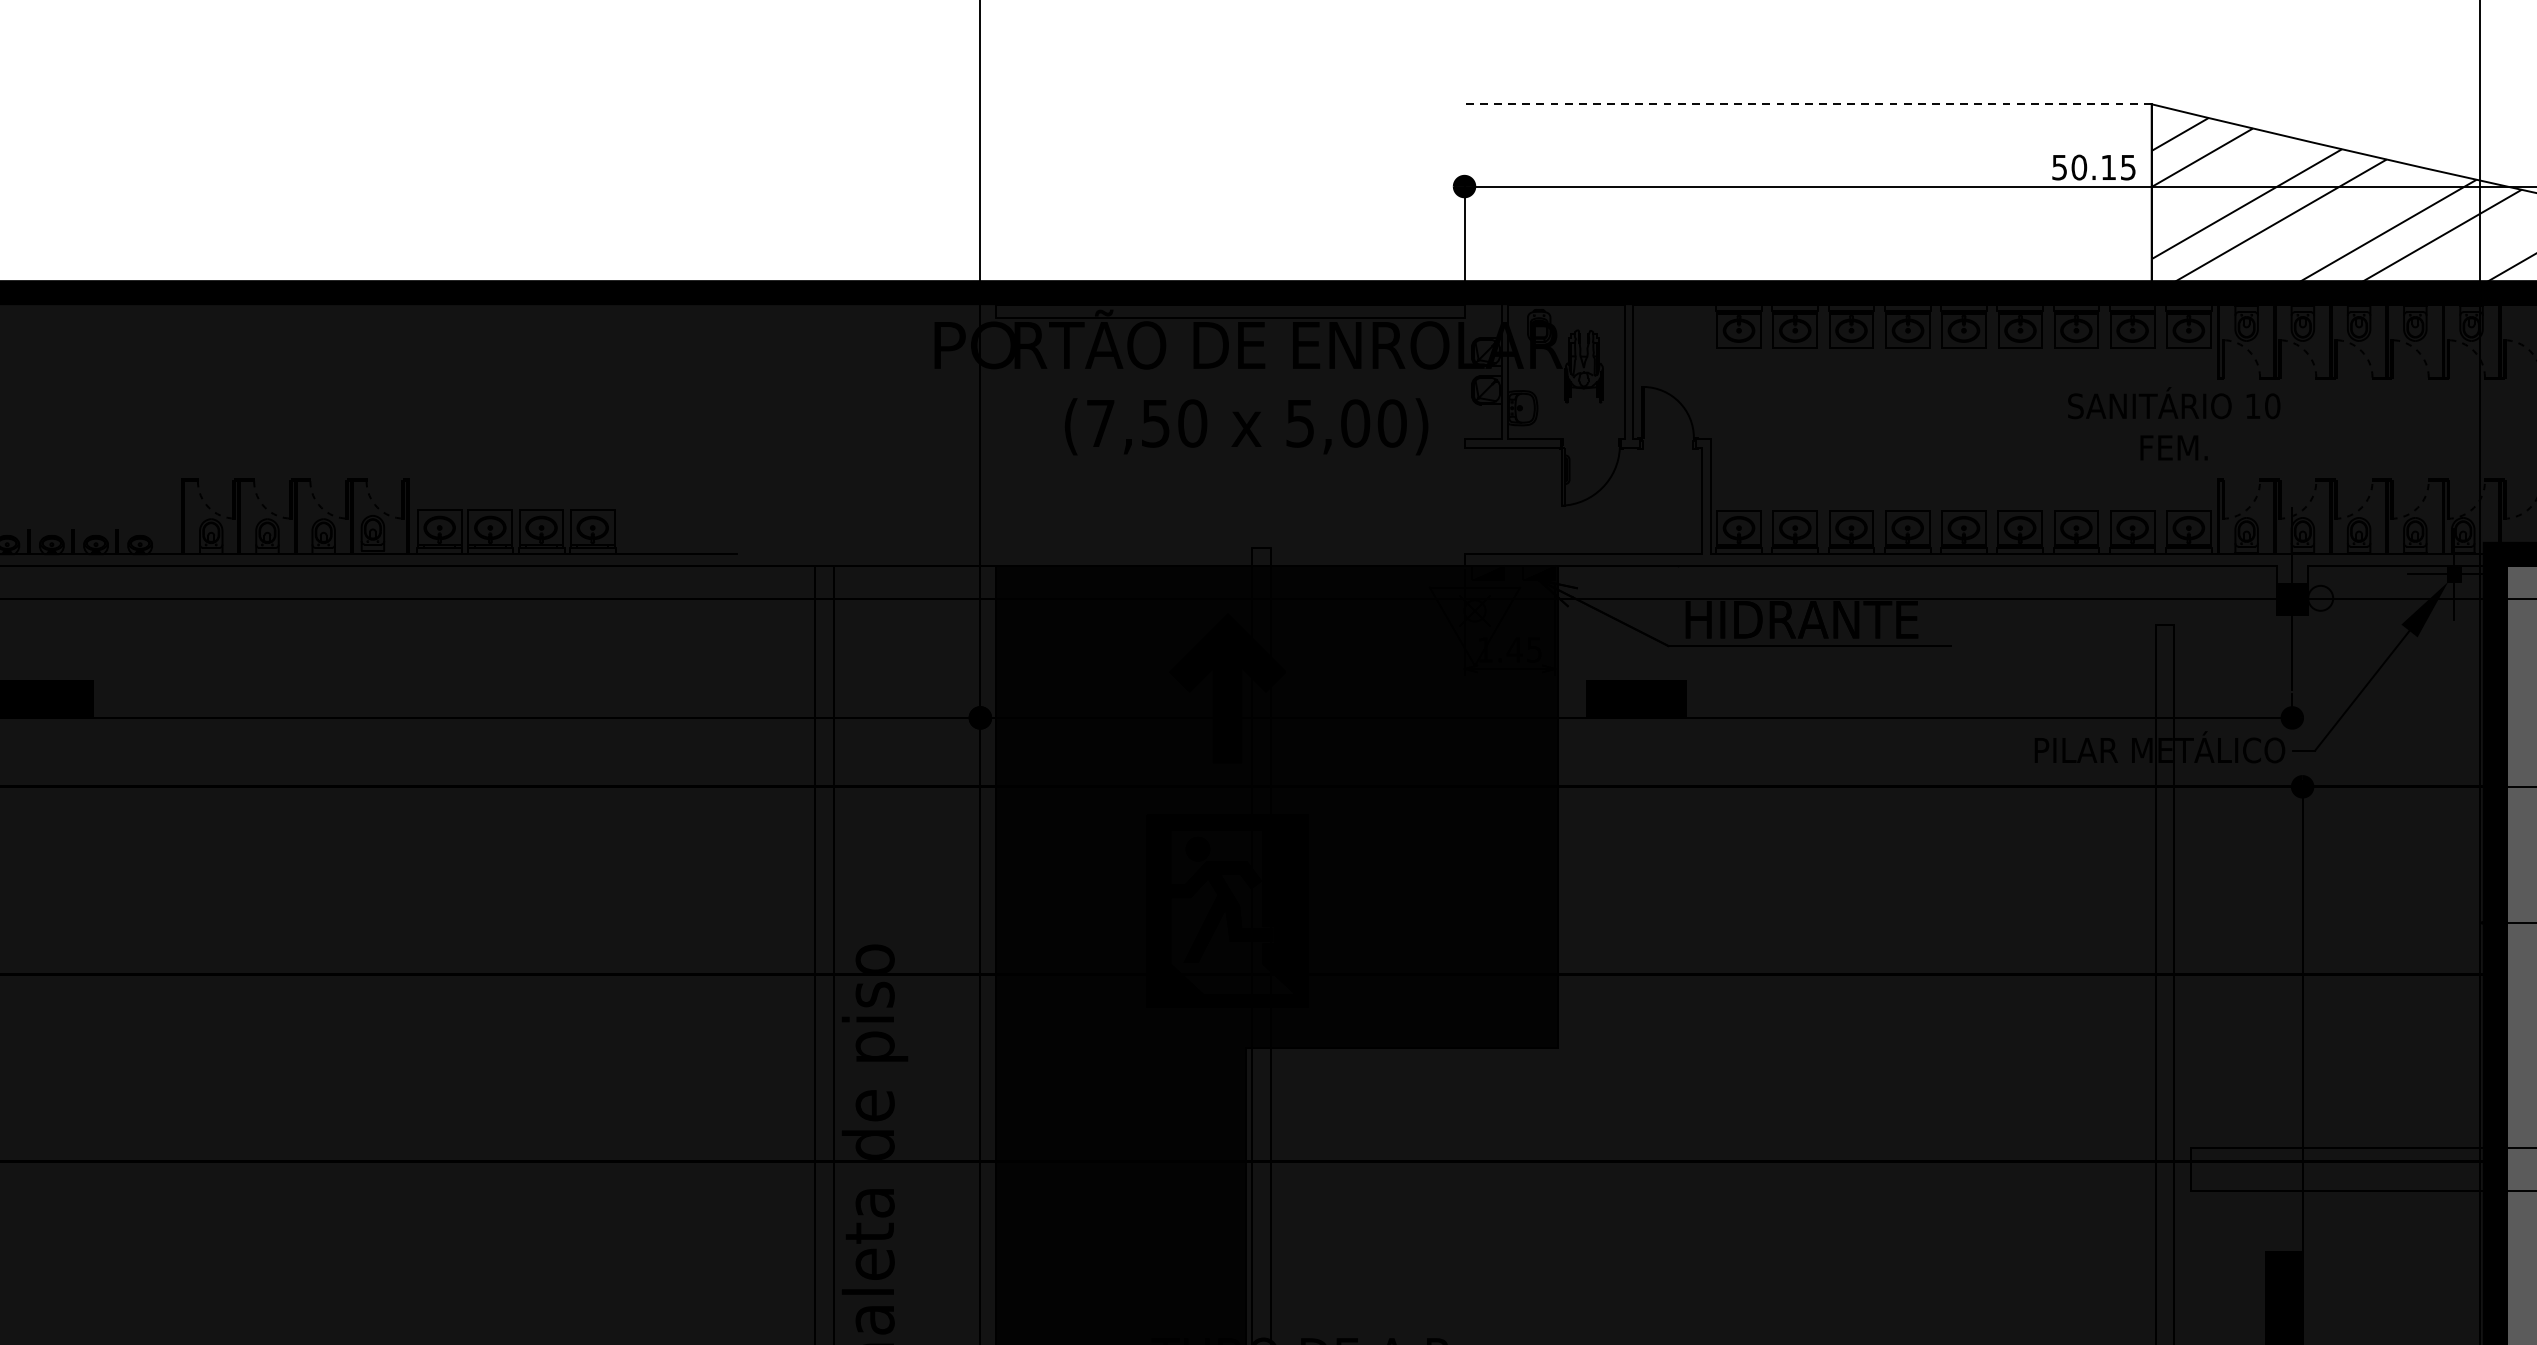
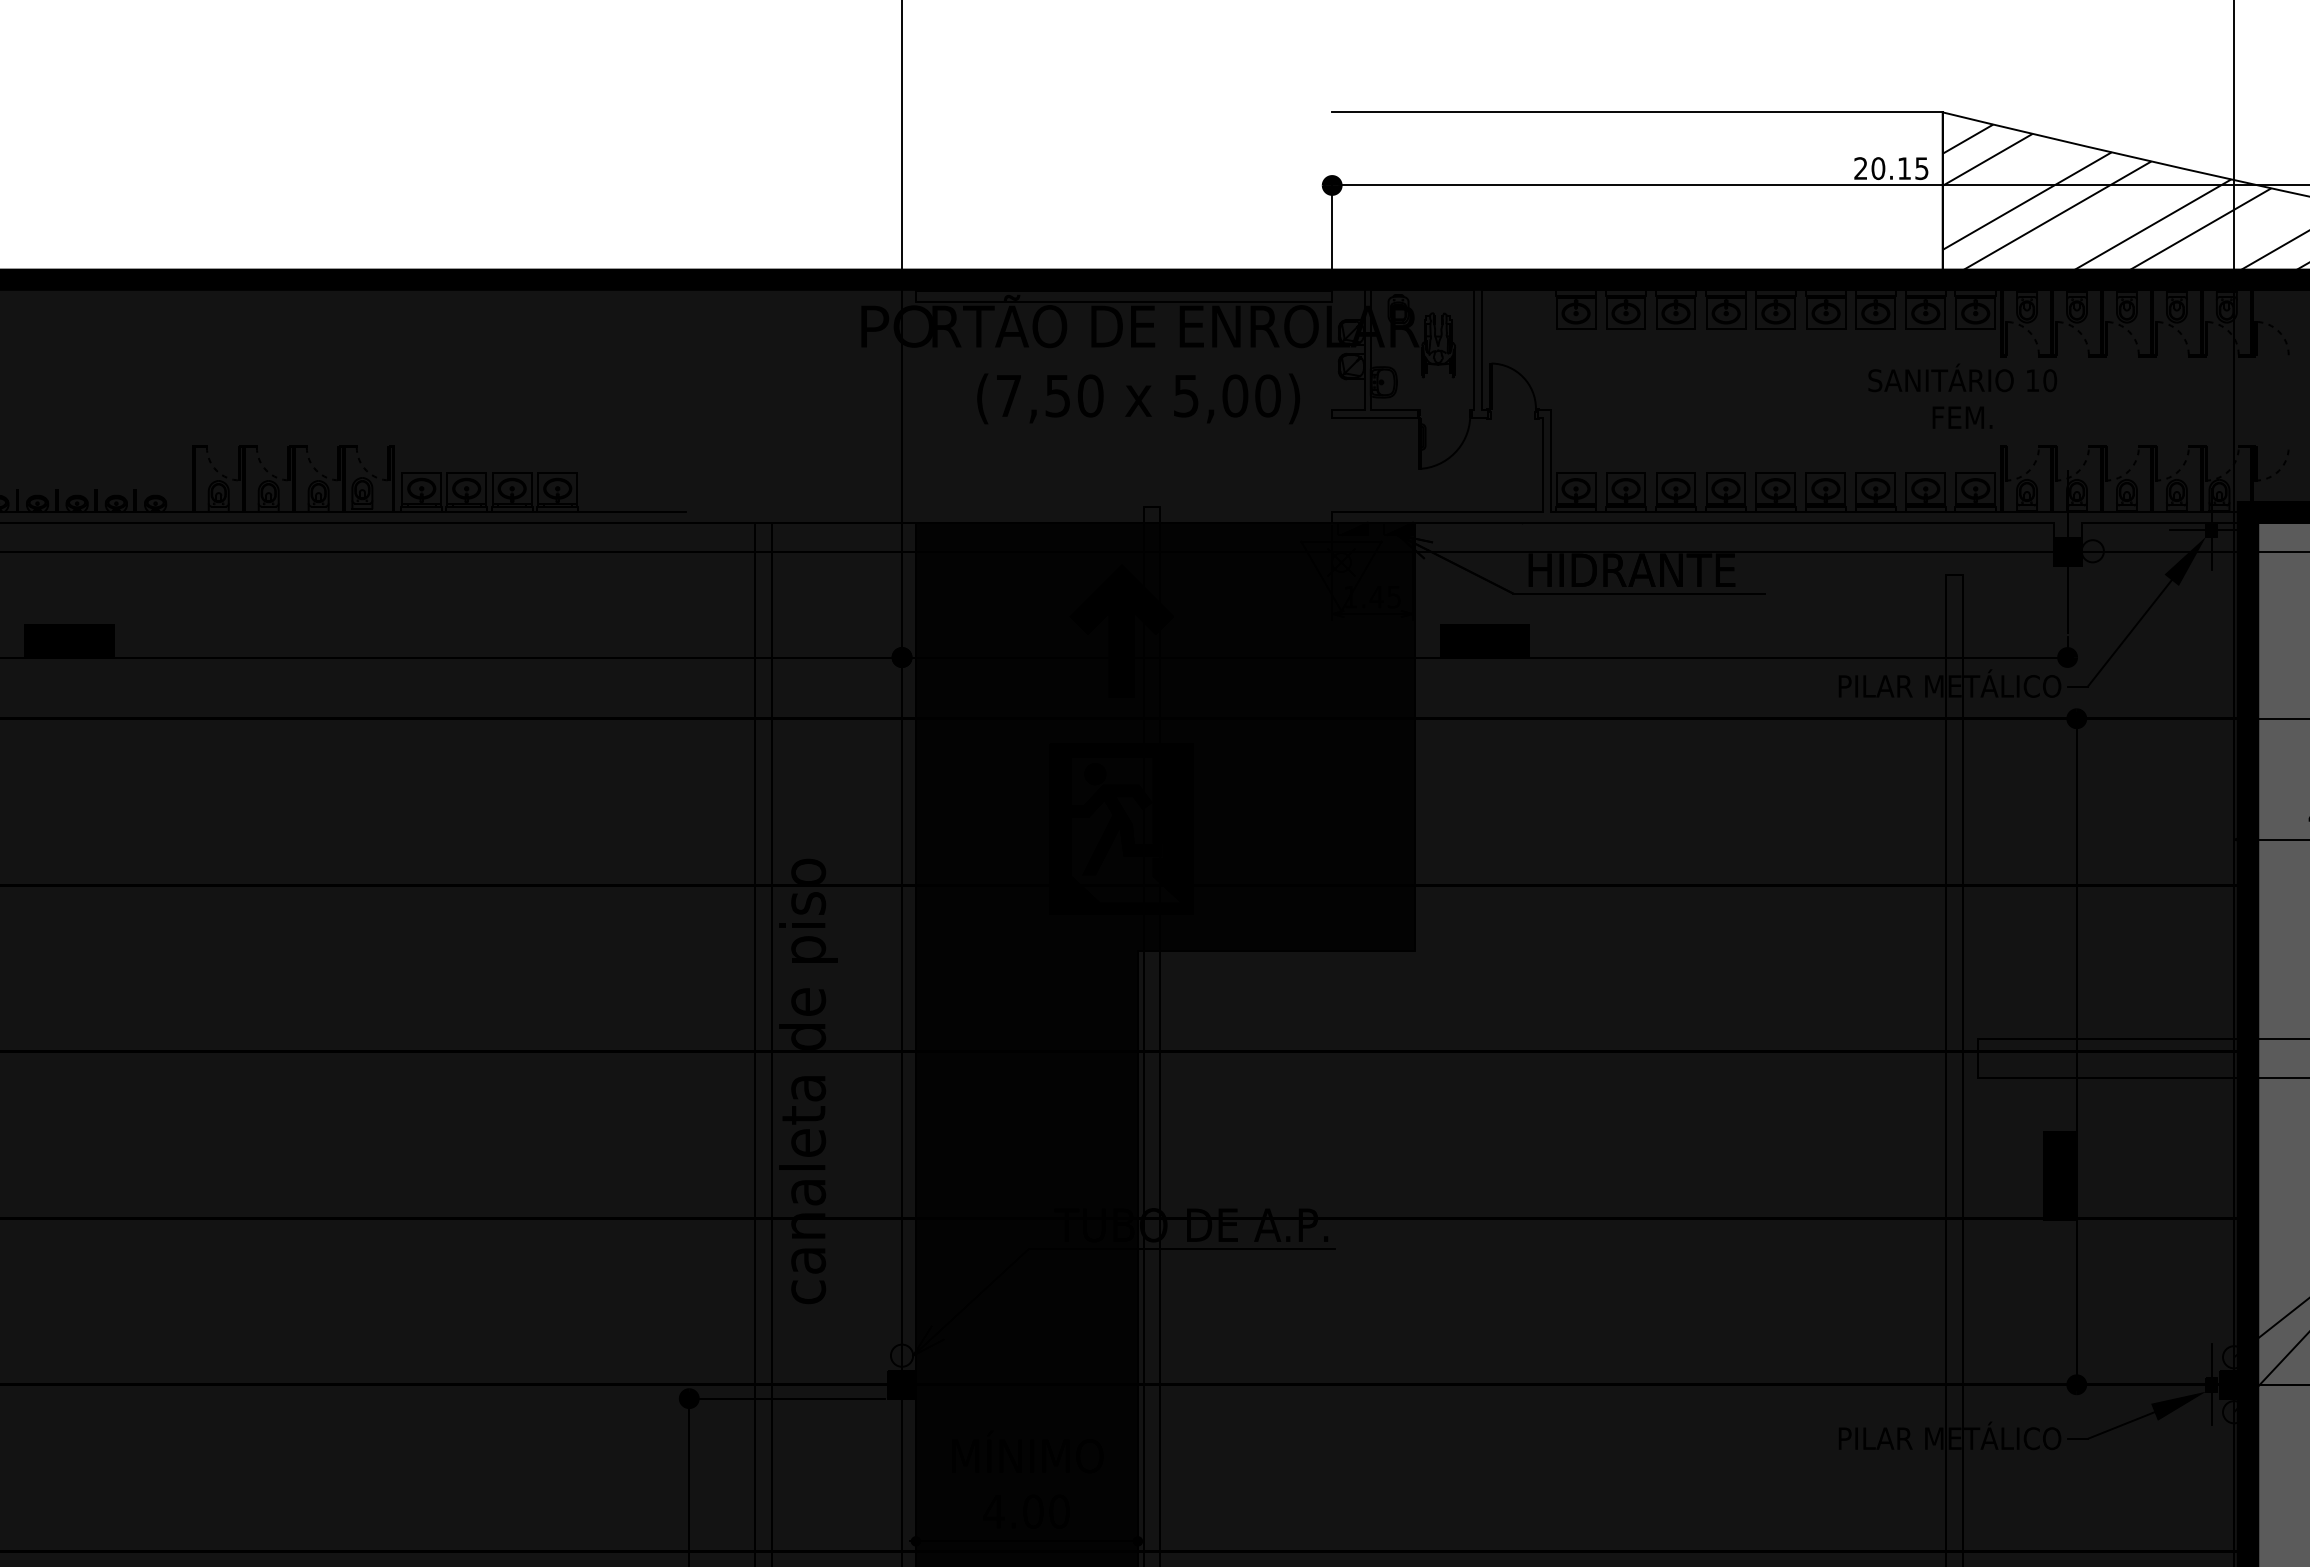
line: (1807, 104) -> (1636, 112), dashed -> solid
text: (2059, 167) -> (1860, 168), 50.15 -> 20.15

